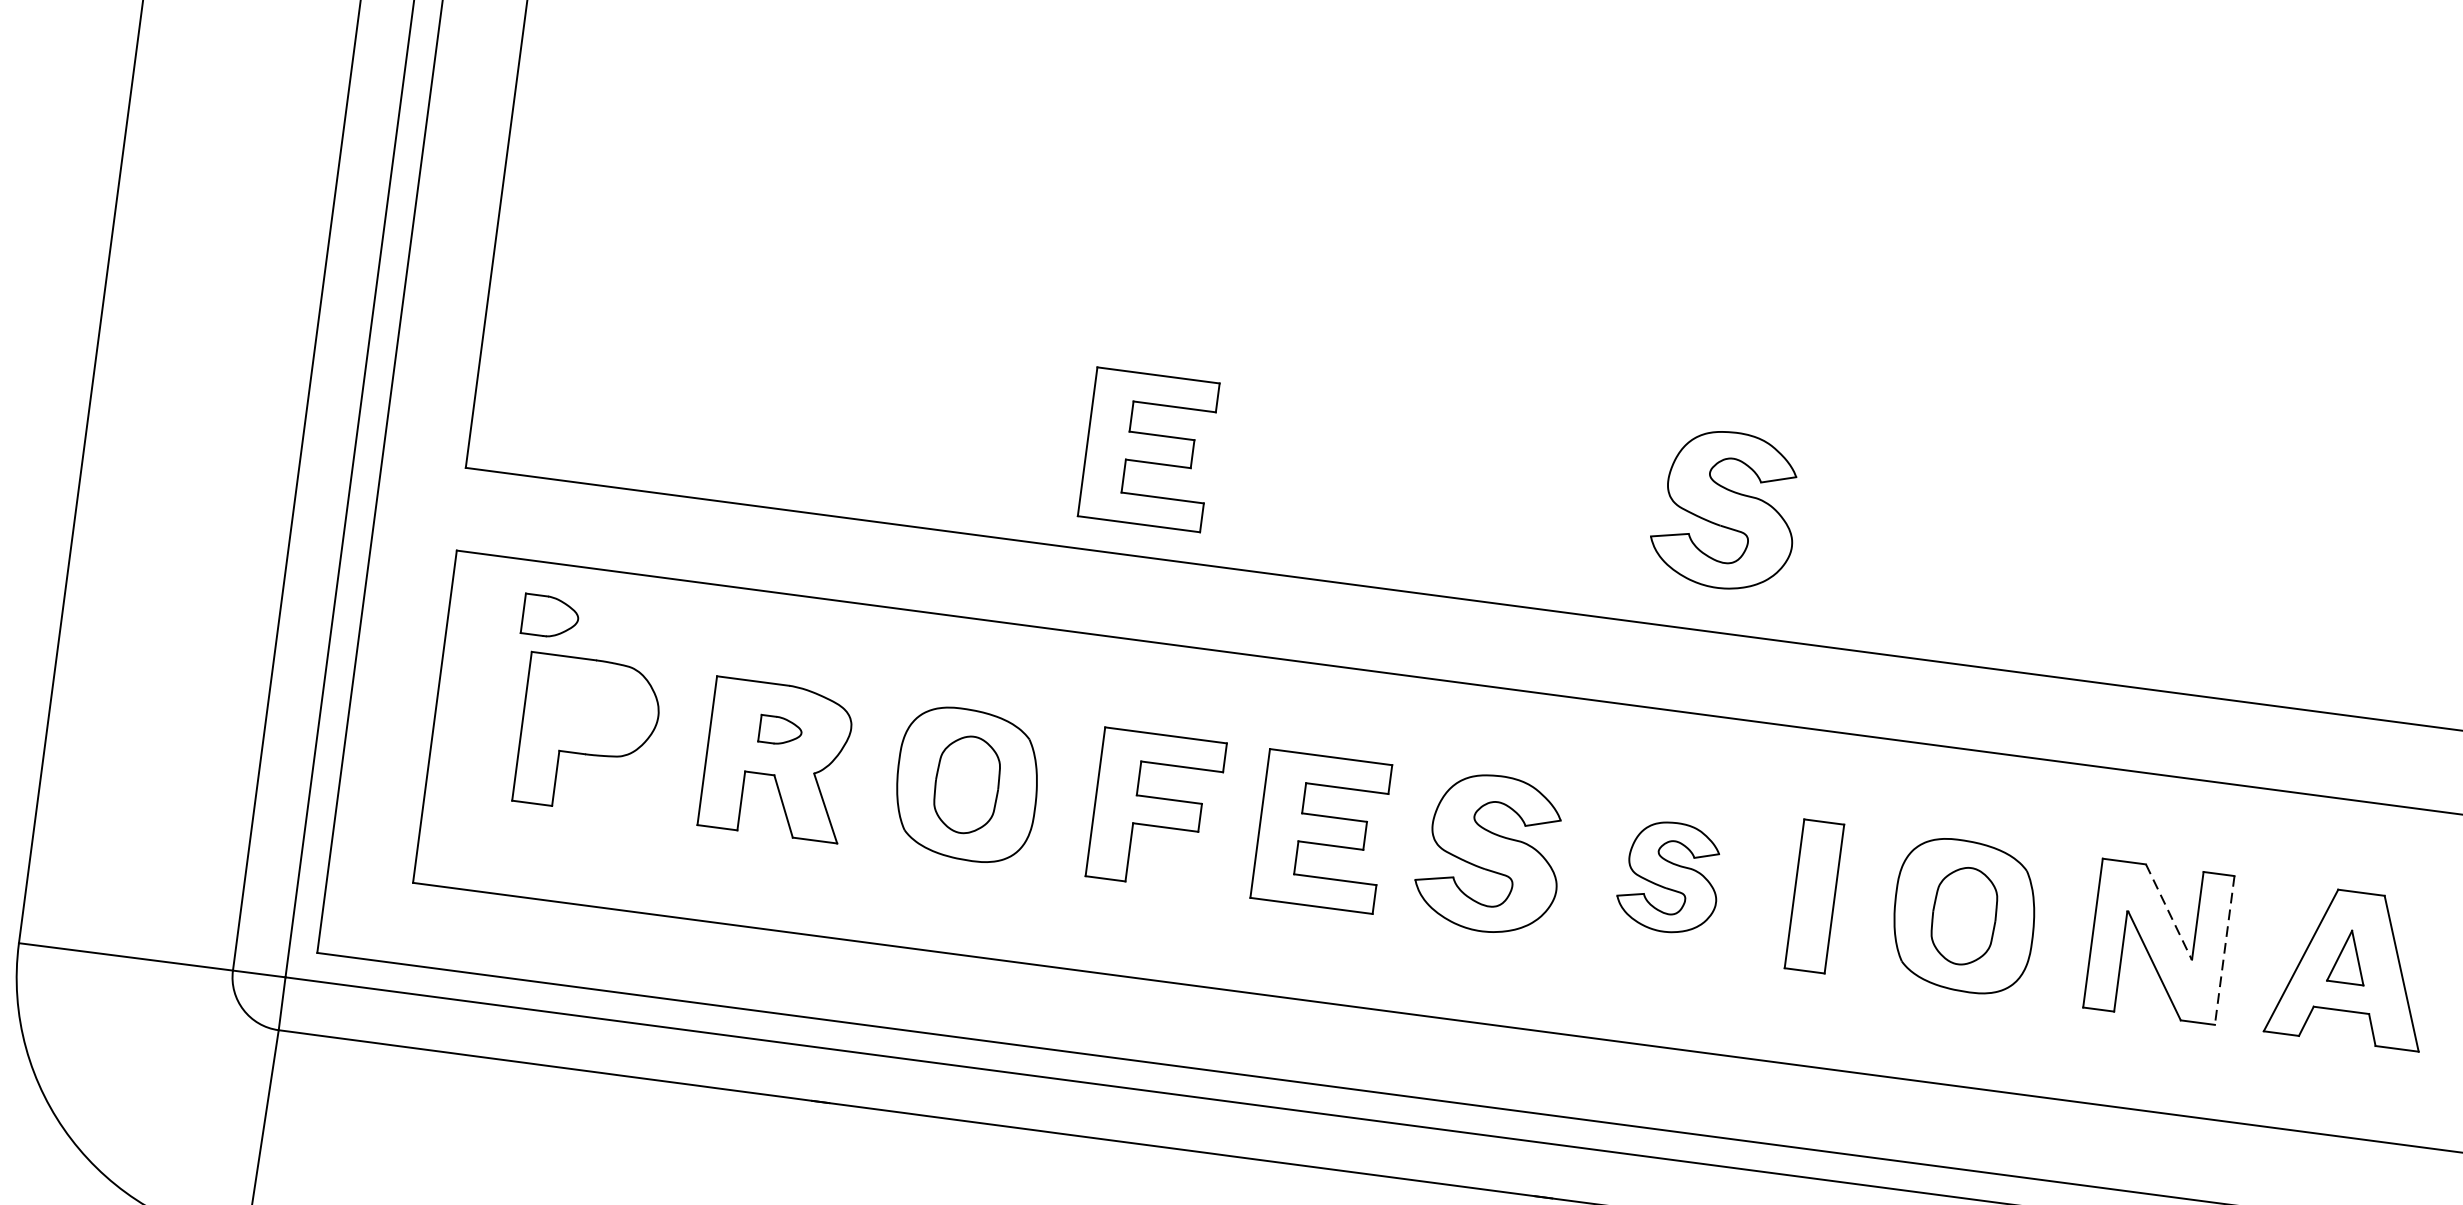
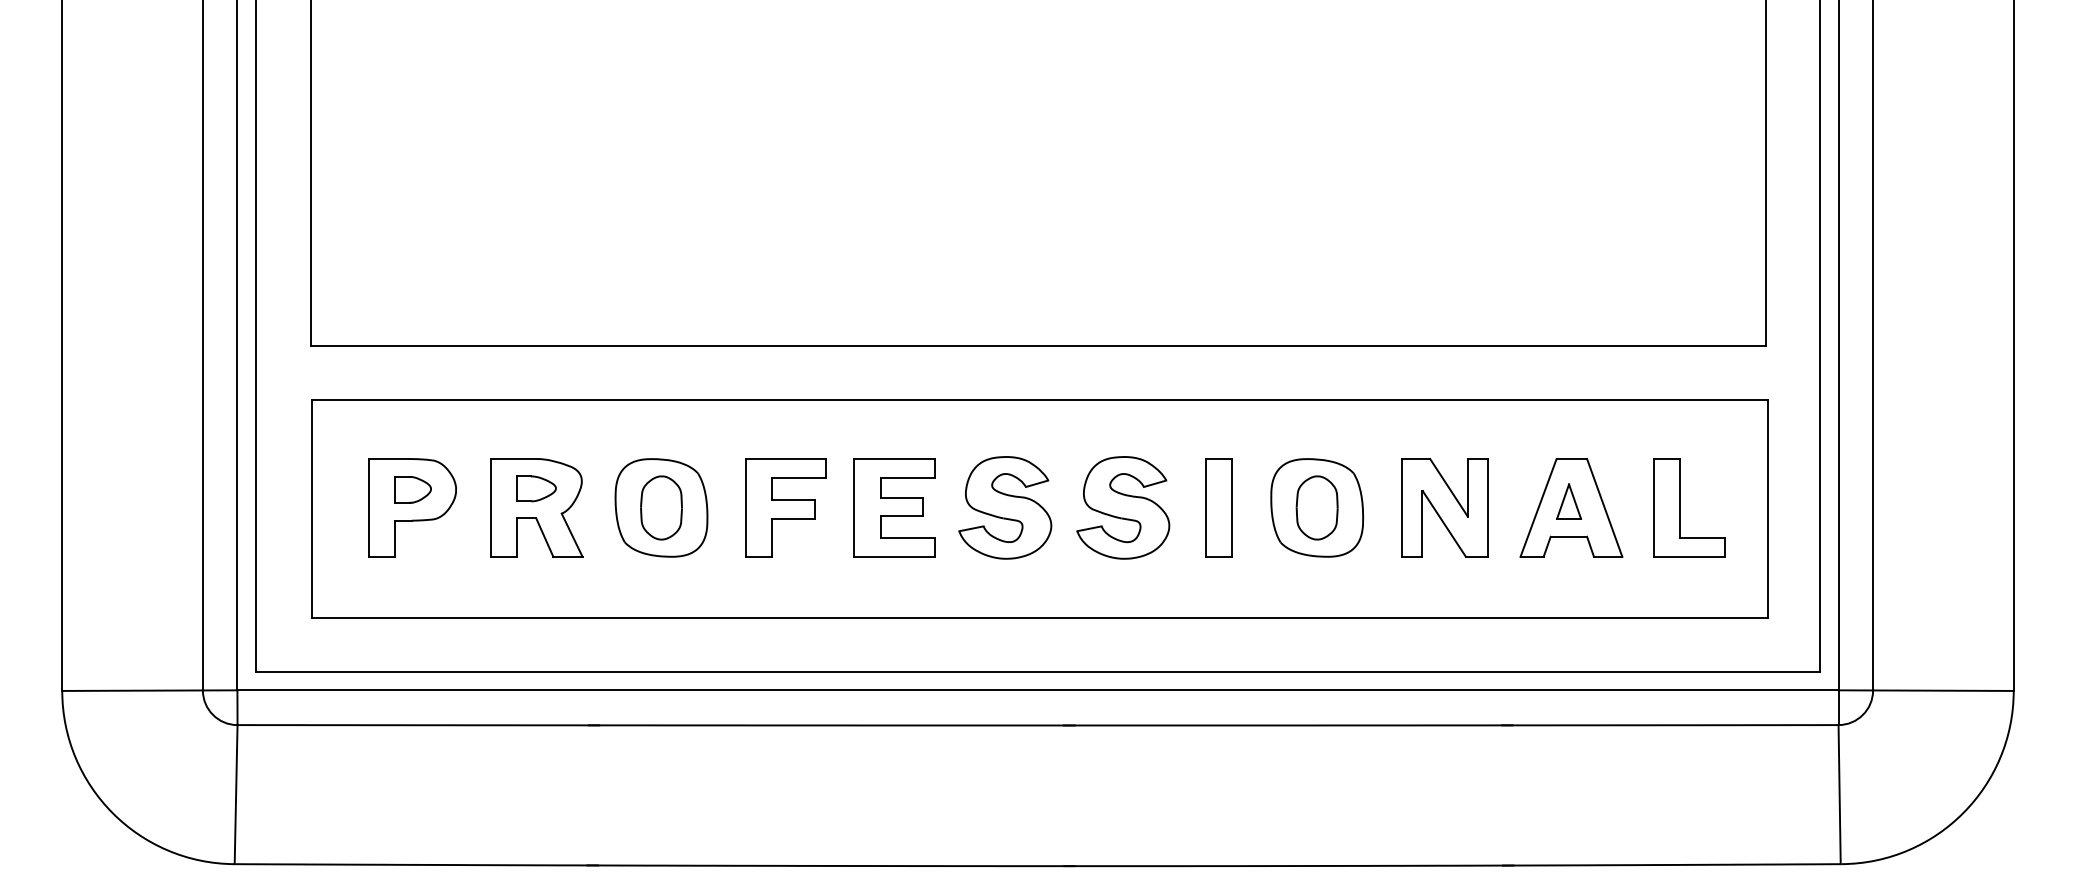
part: (1148, 449) -> (750, 275), removed
part: (1725, 509) -> (1128, 265), removed
part: (549, 616) -> (412, 489), moved
part: (780, 730) -> (536, 488), size x1.43
part: (1669, 876) -> (1123, 507), size x1.43
line: (2169, 913) -> (1449, 488), dashed -> solid
line: (2224, 949) -> (1488, 507), dashed -> solid

